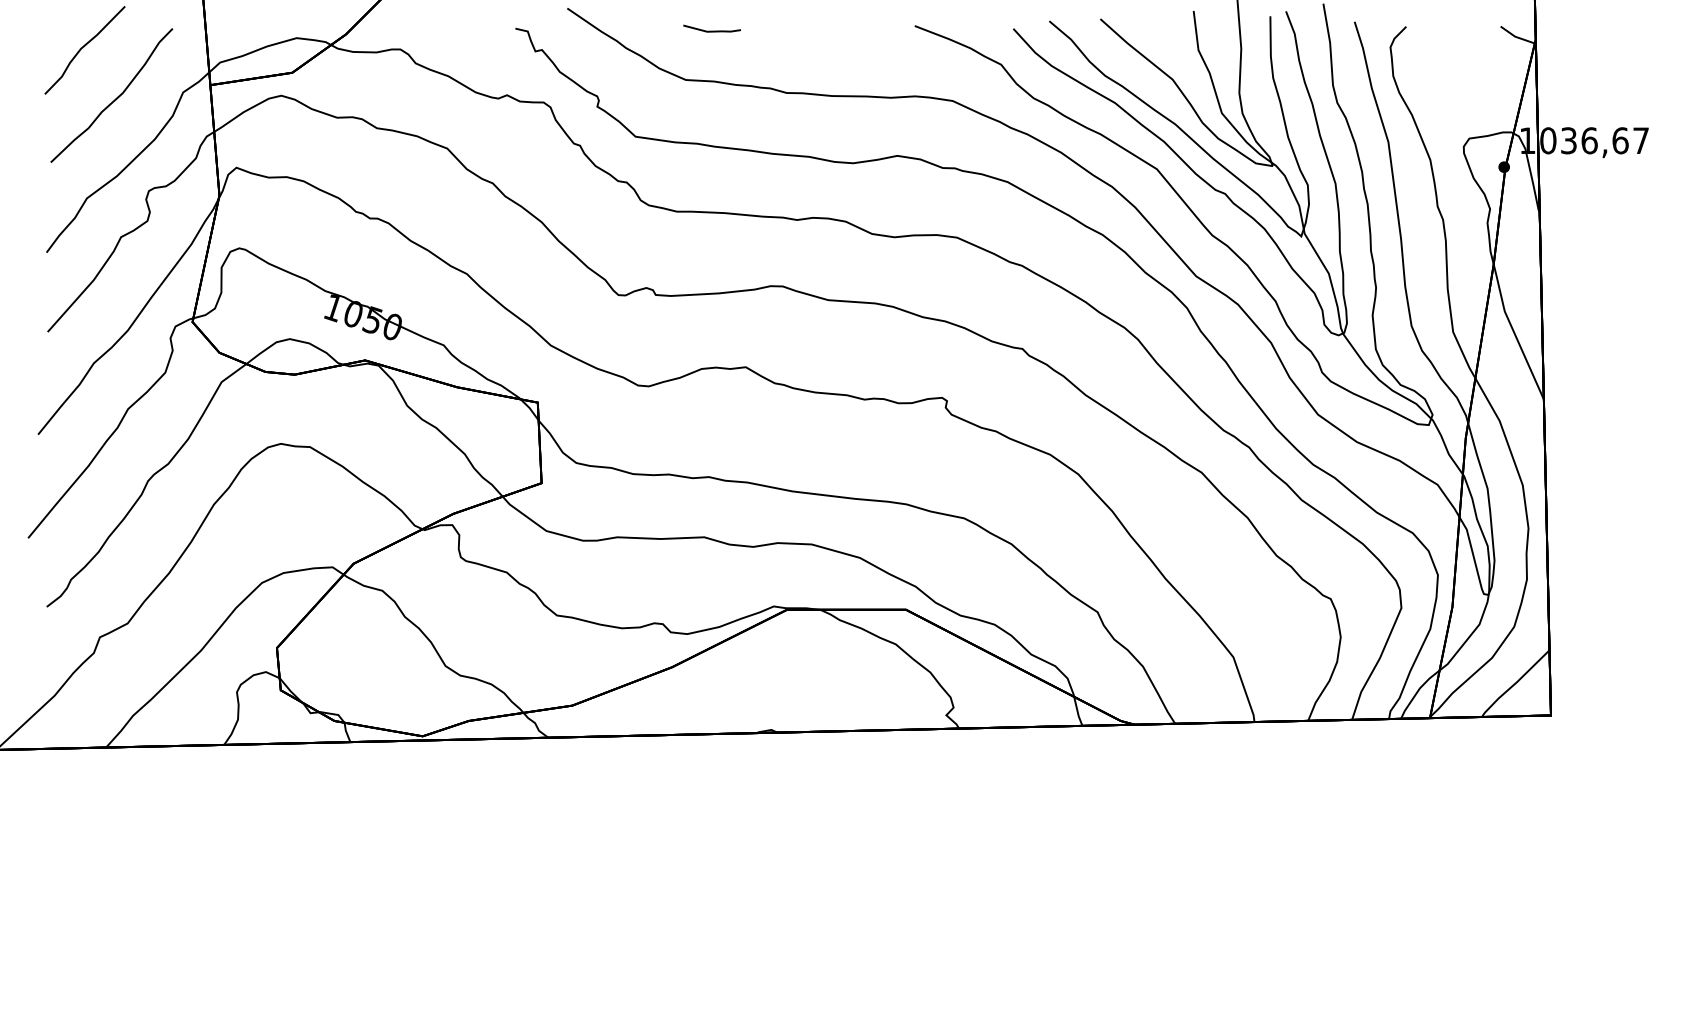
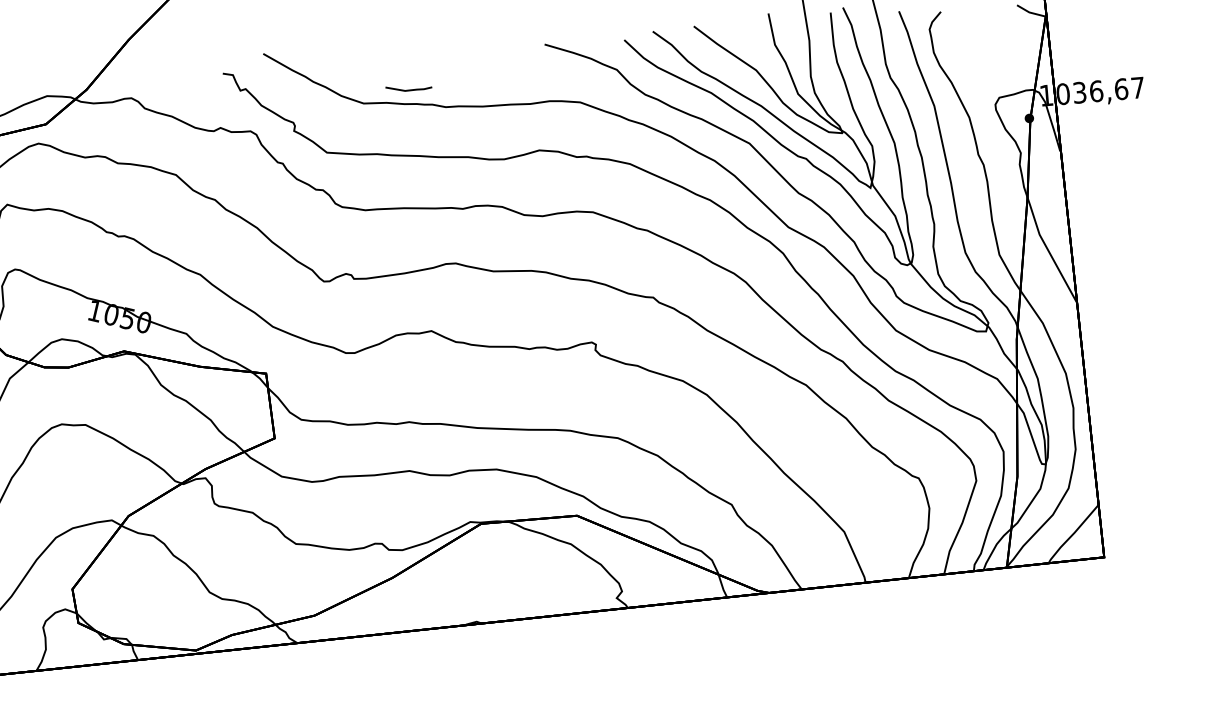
line: (711, 30) -> (408, 89), moved

